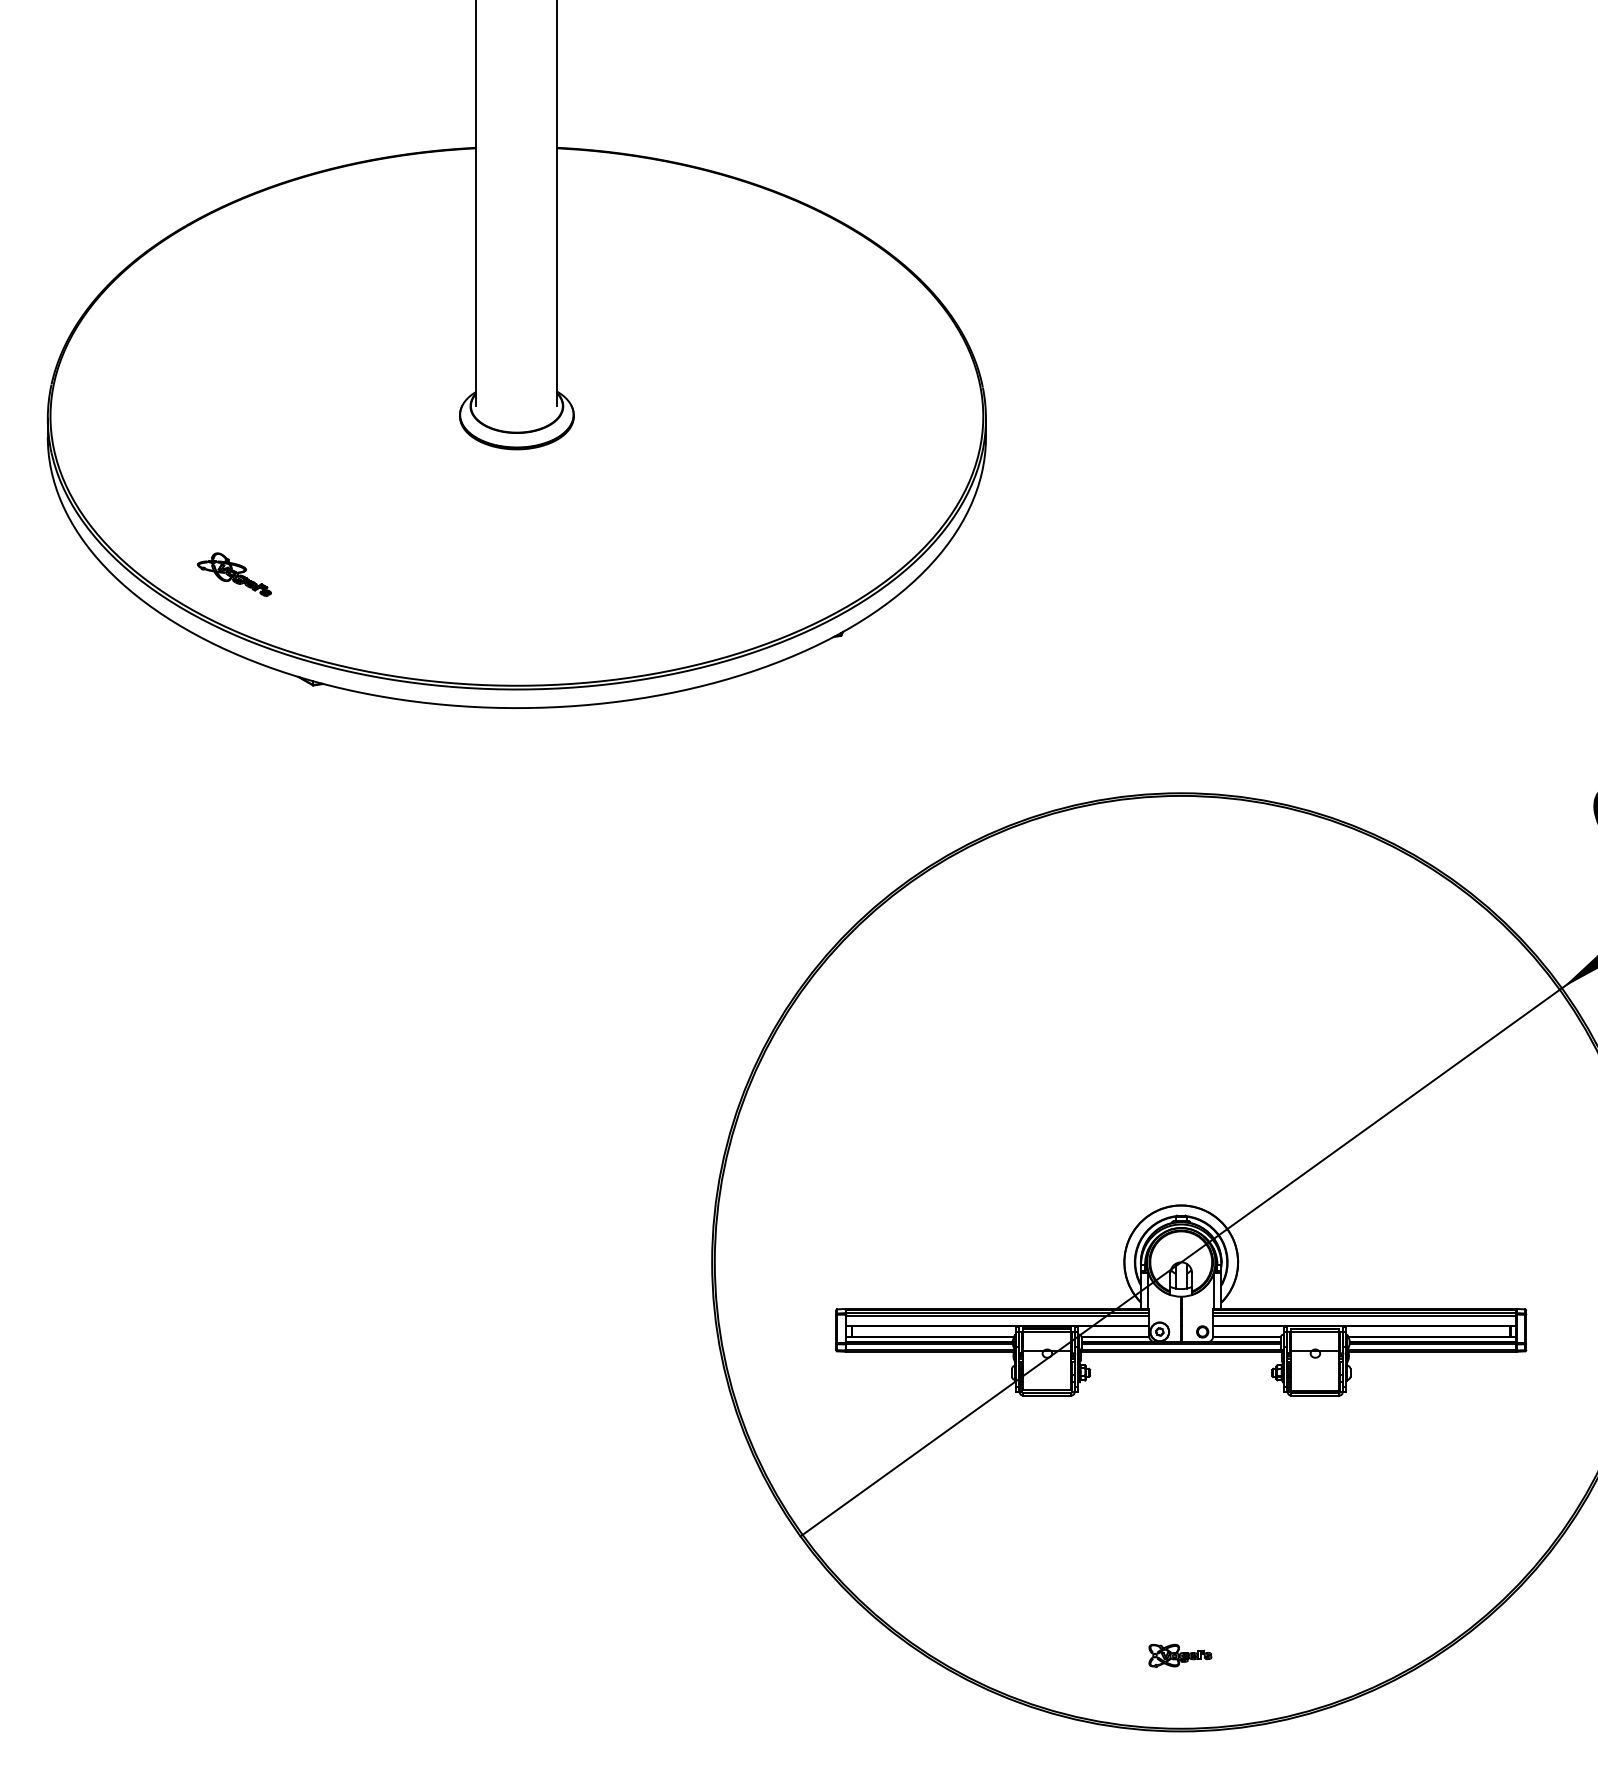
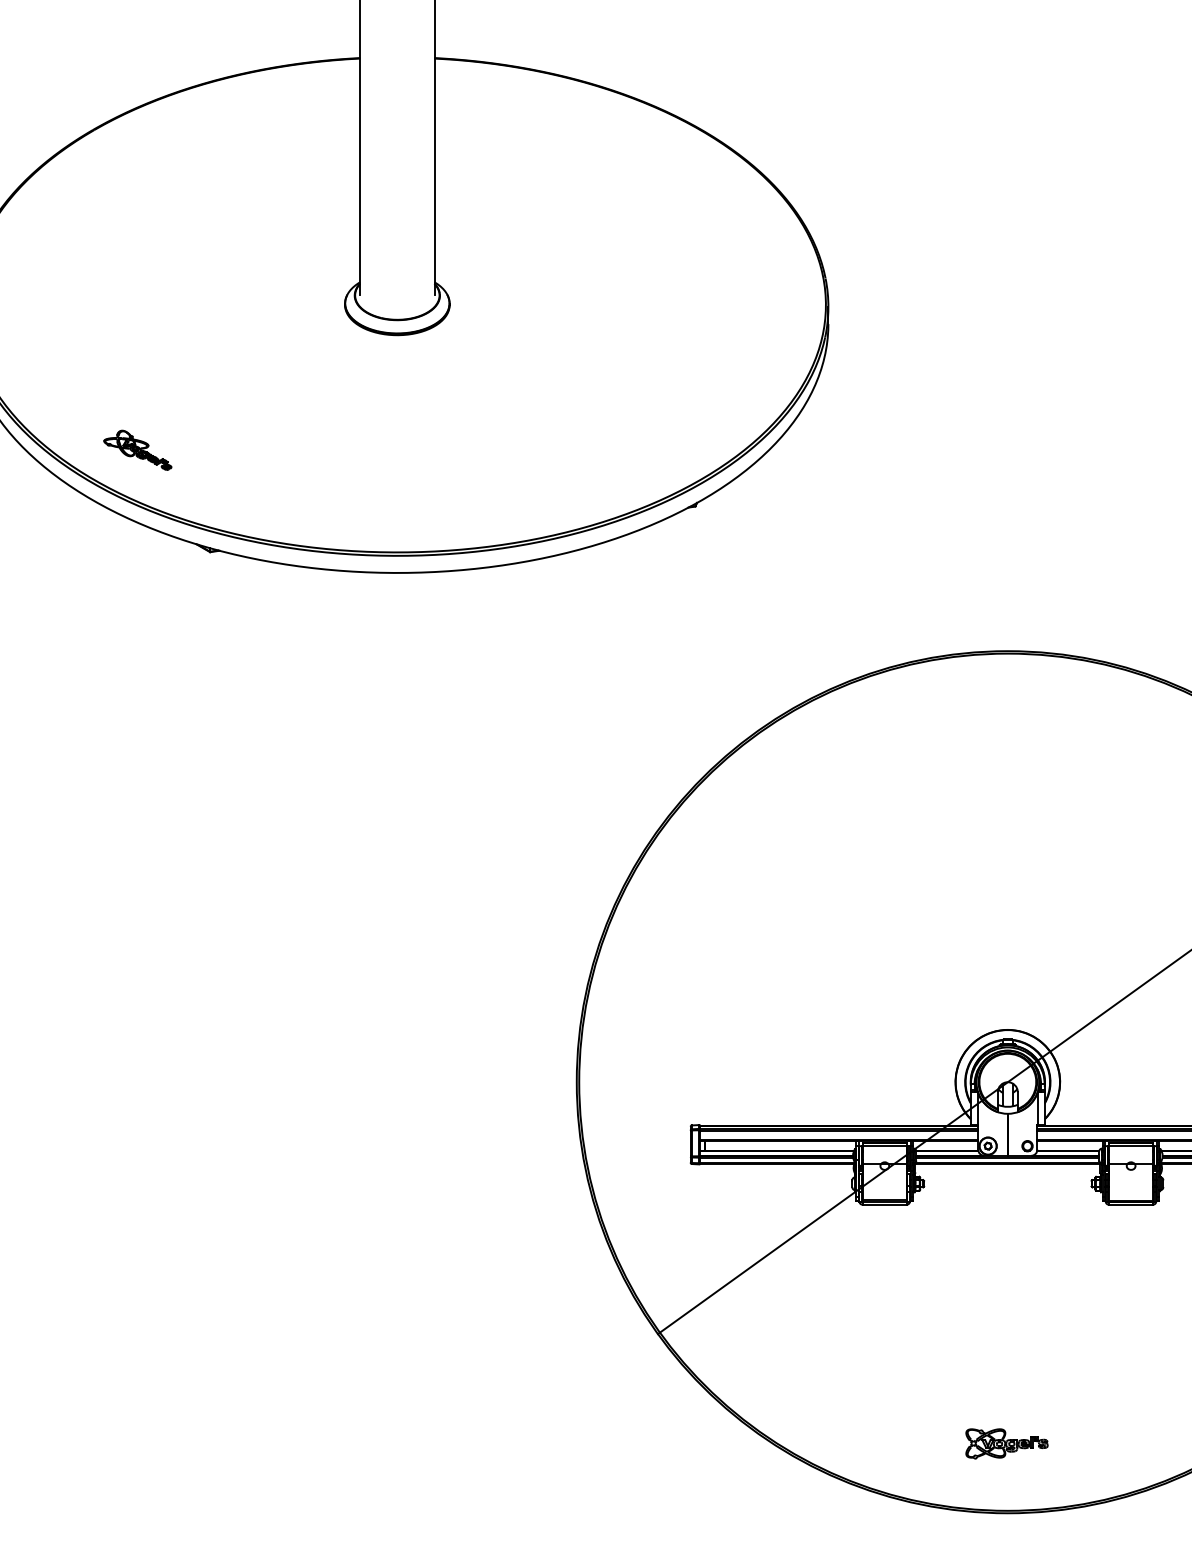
part: (1180, 1655) -> (1007, 1443), size x1.43

